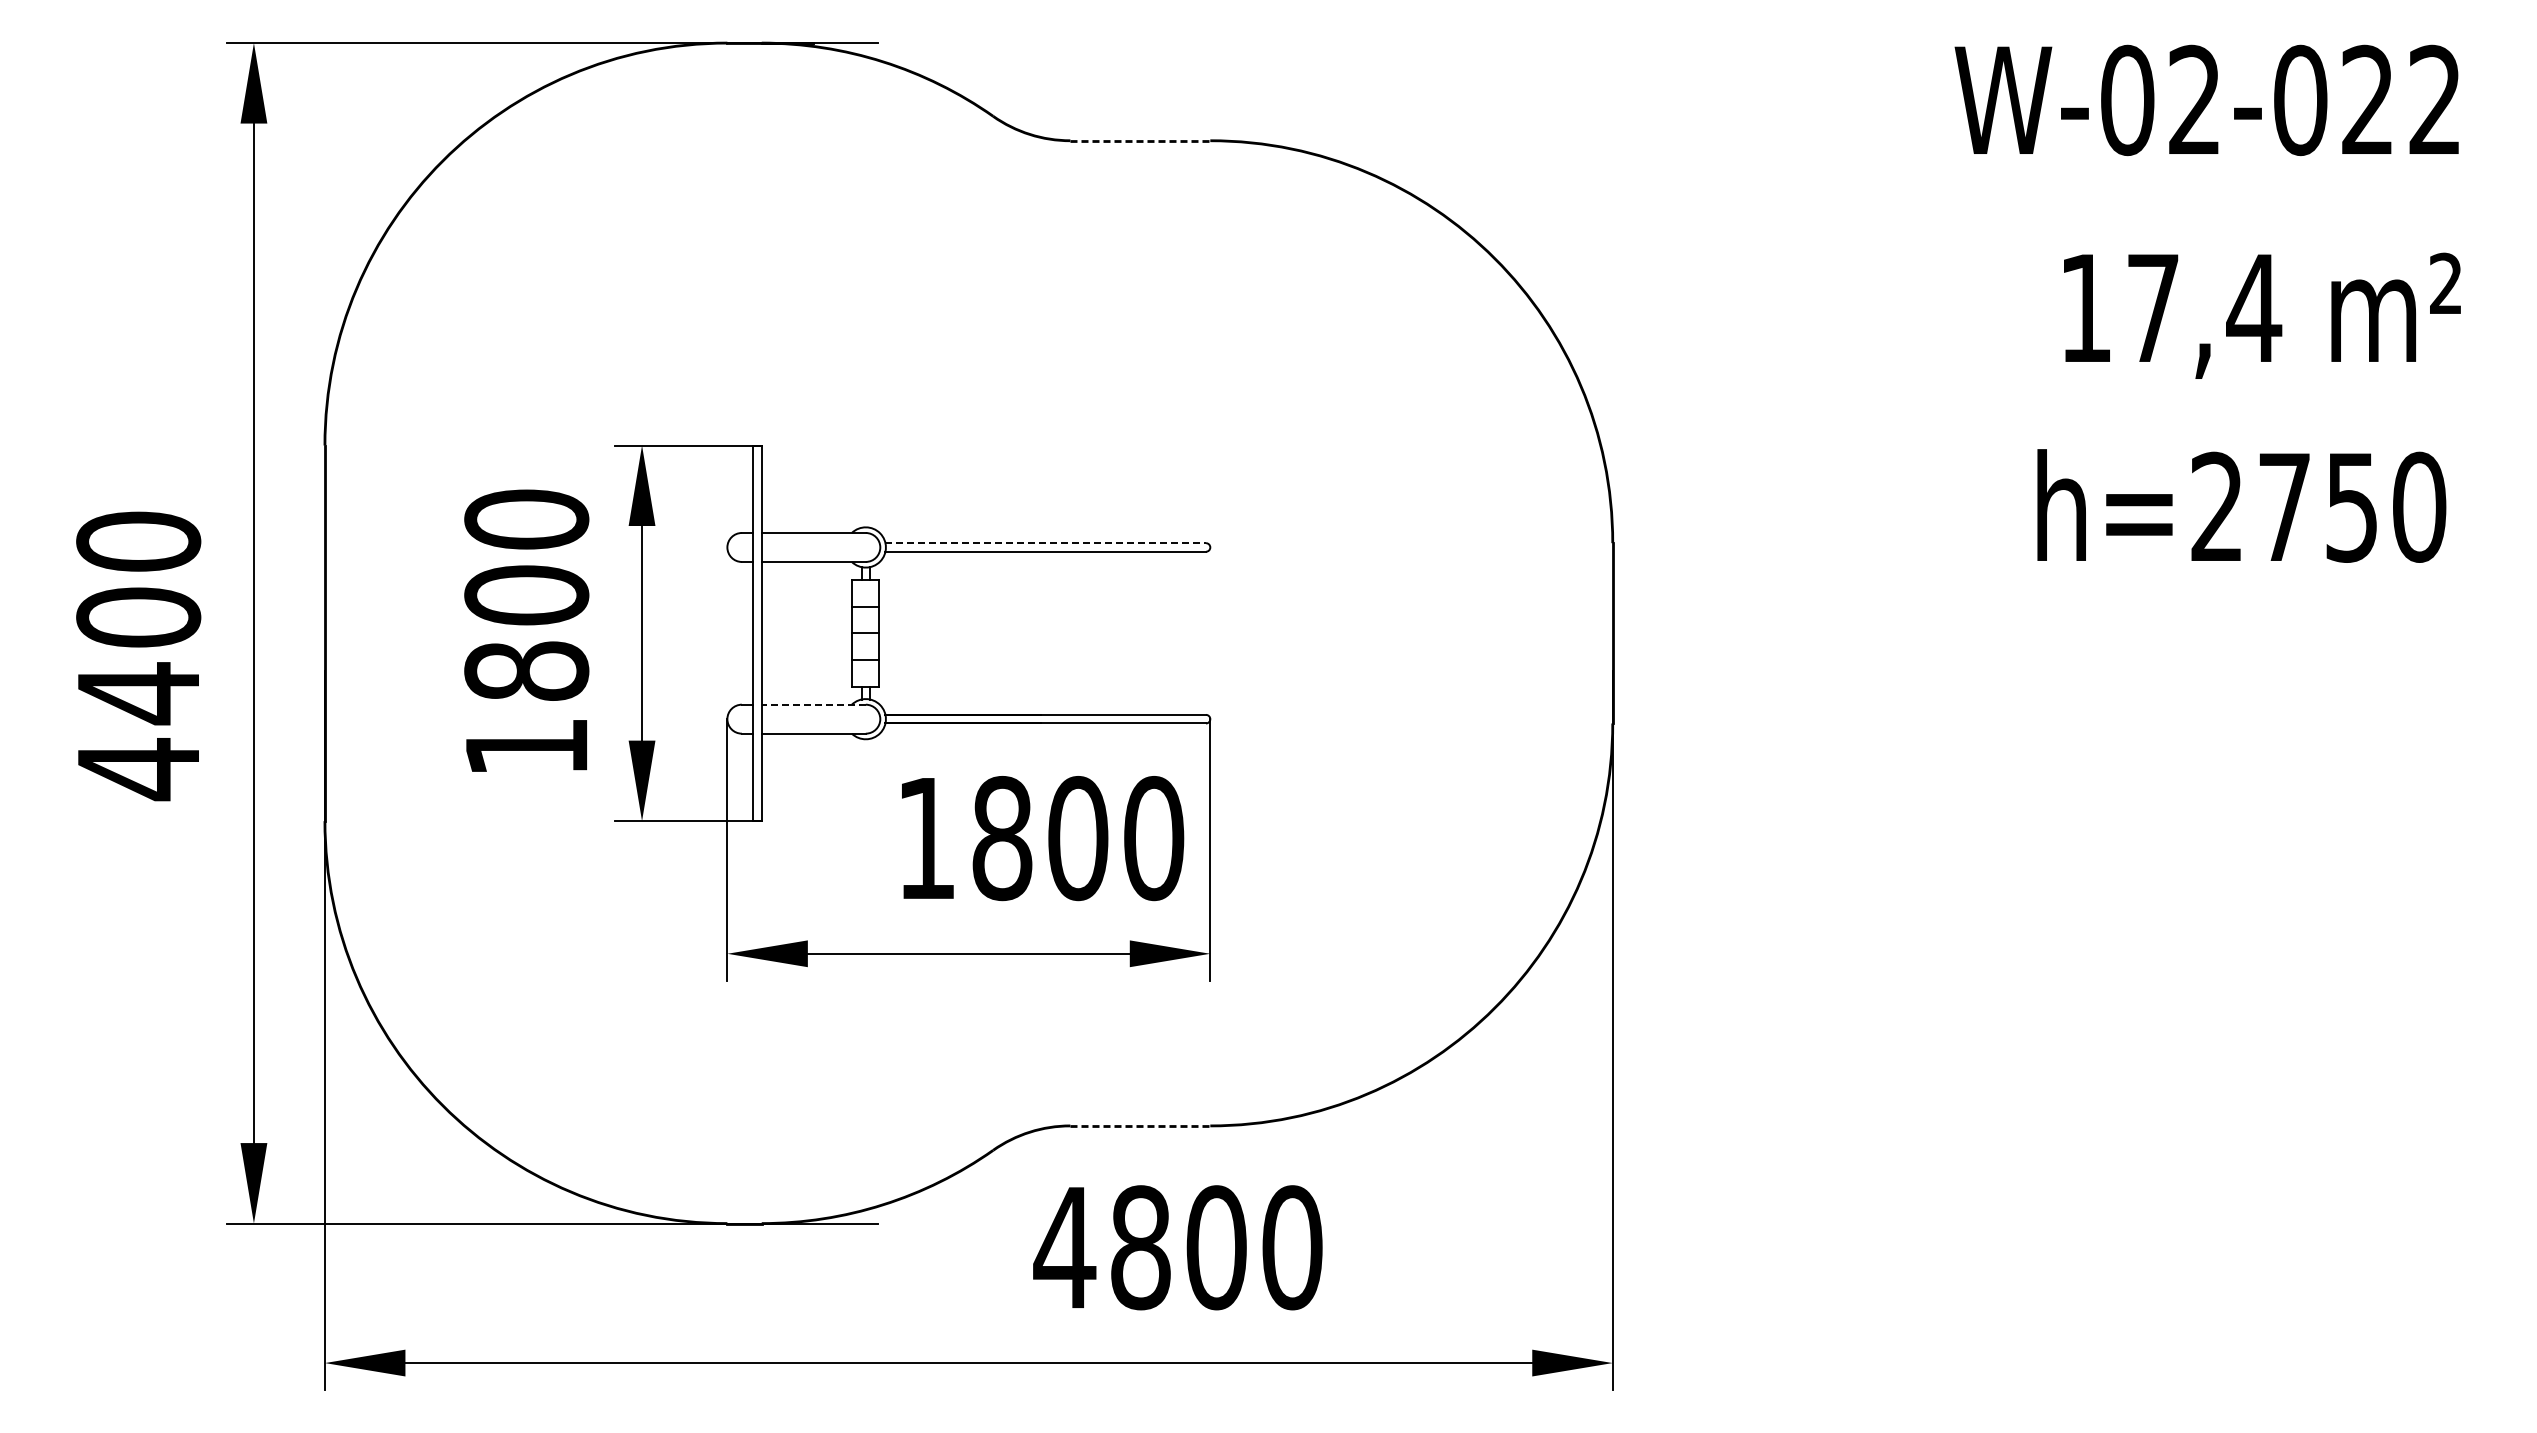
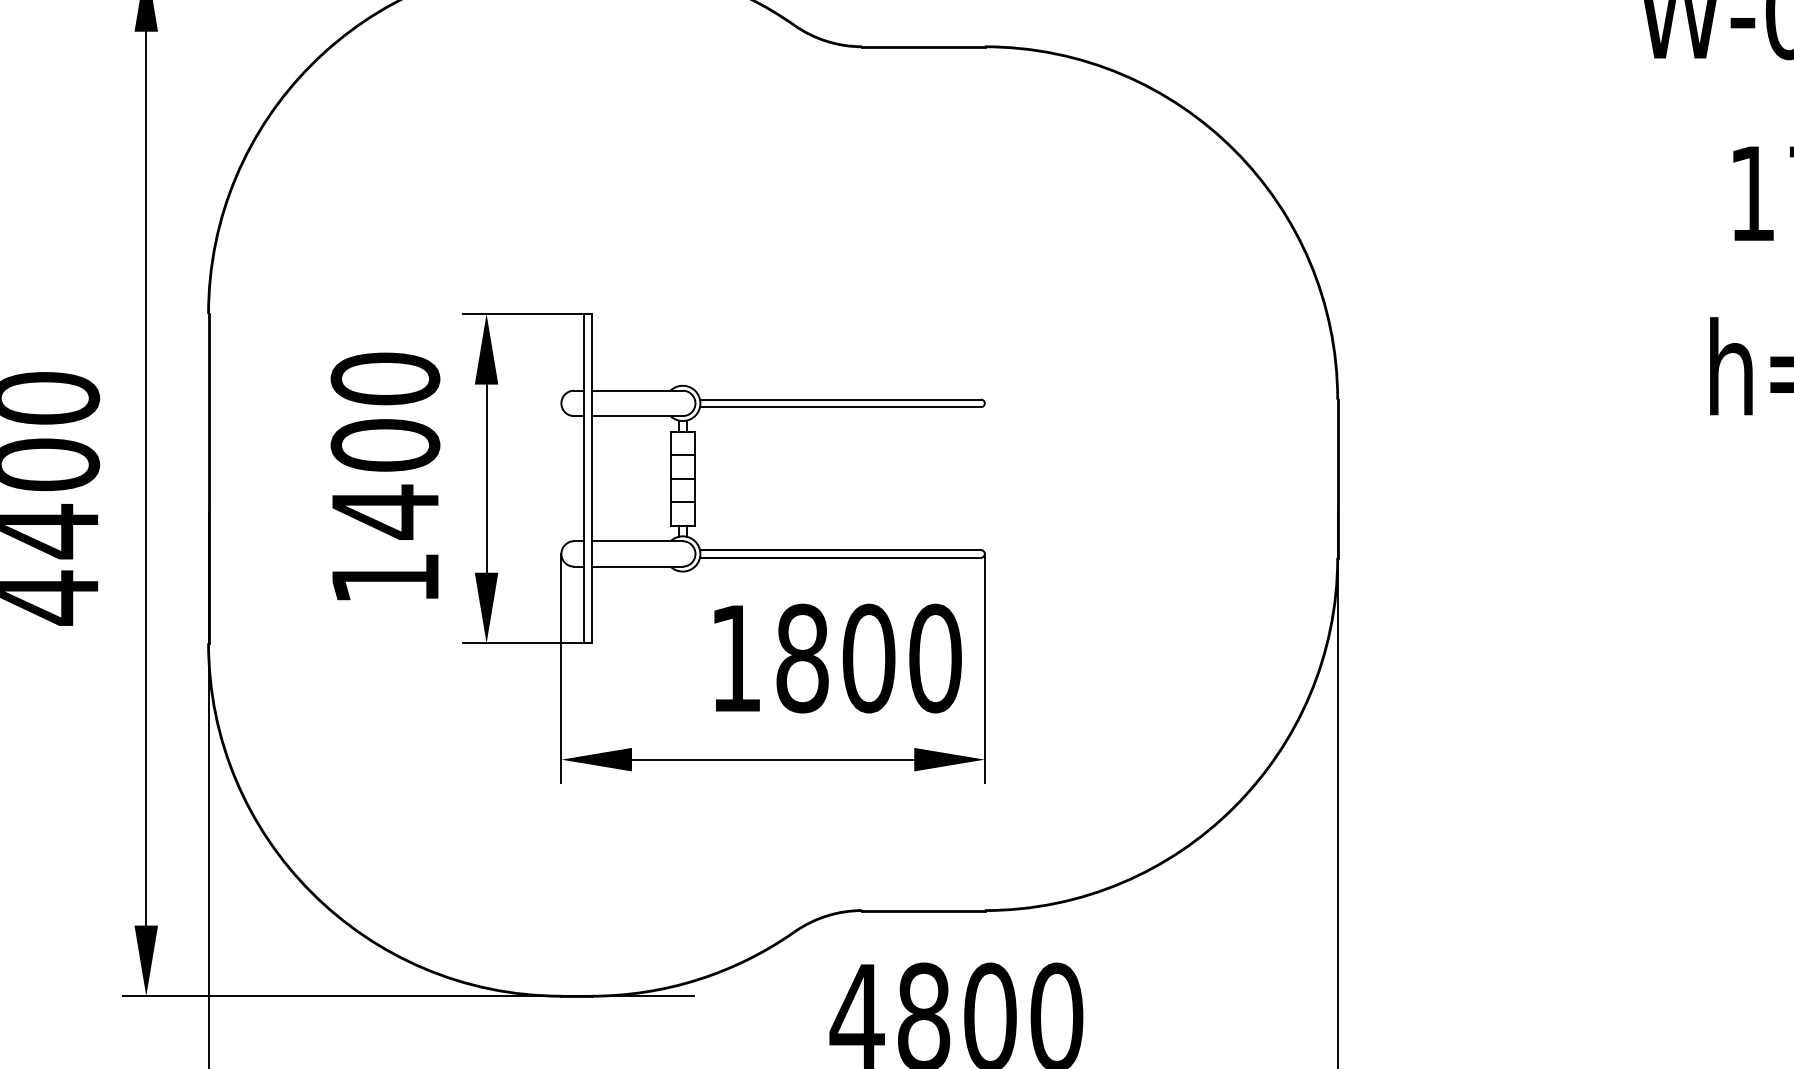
line: (1140, 140) -> (923, 46), dashed -> solid
line: (1046, 543) -> (841, 399), dashed -> solid
text: (526, 671) -> (385, 512), 1800 -> 1400
line: (813, 704) -> (636, 541), dashed -> solid
line: (1140, 1125) -> (923, 910), dashed -> solid

